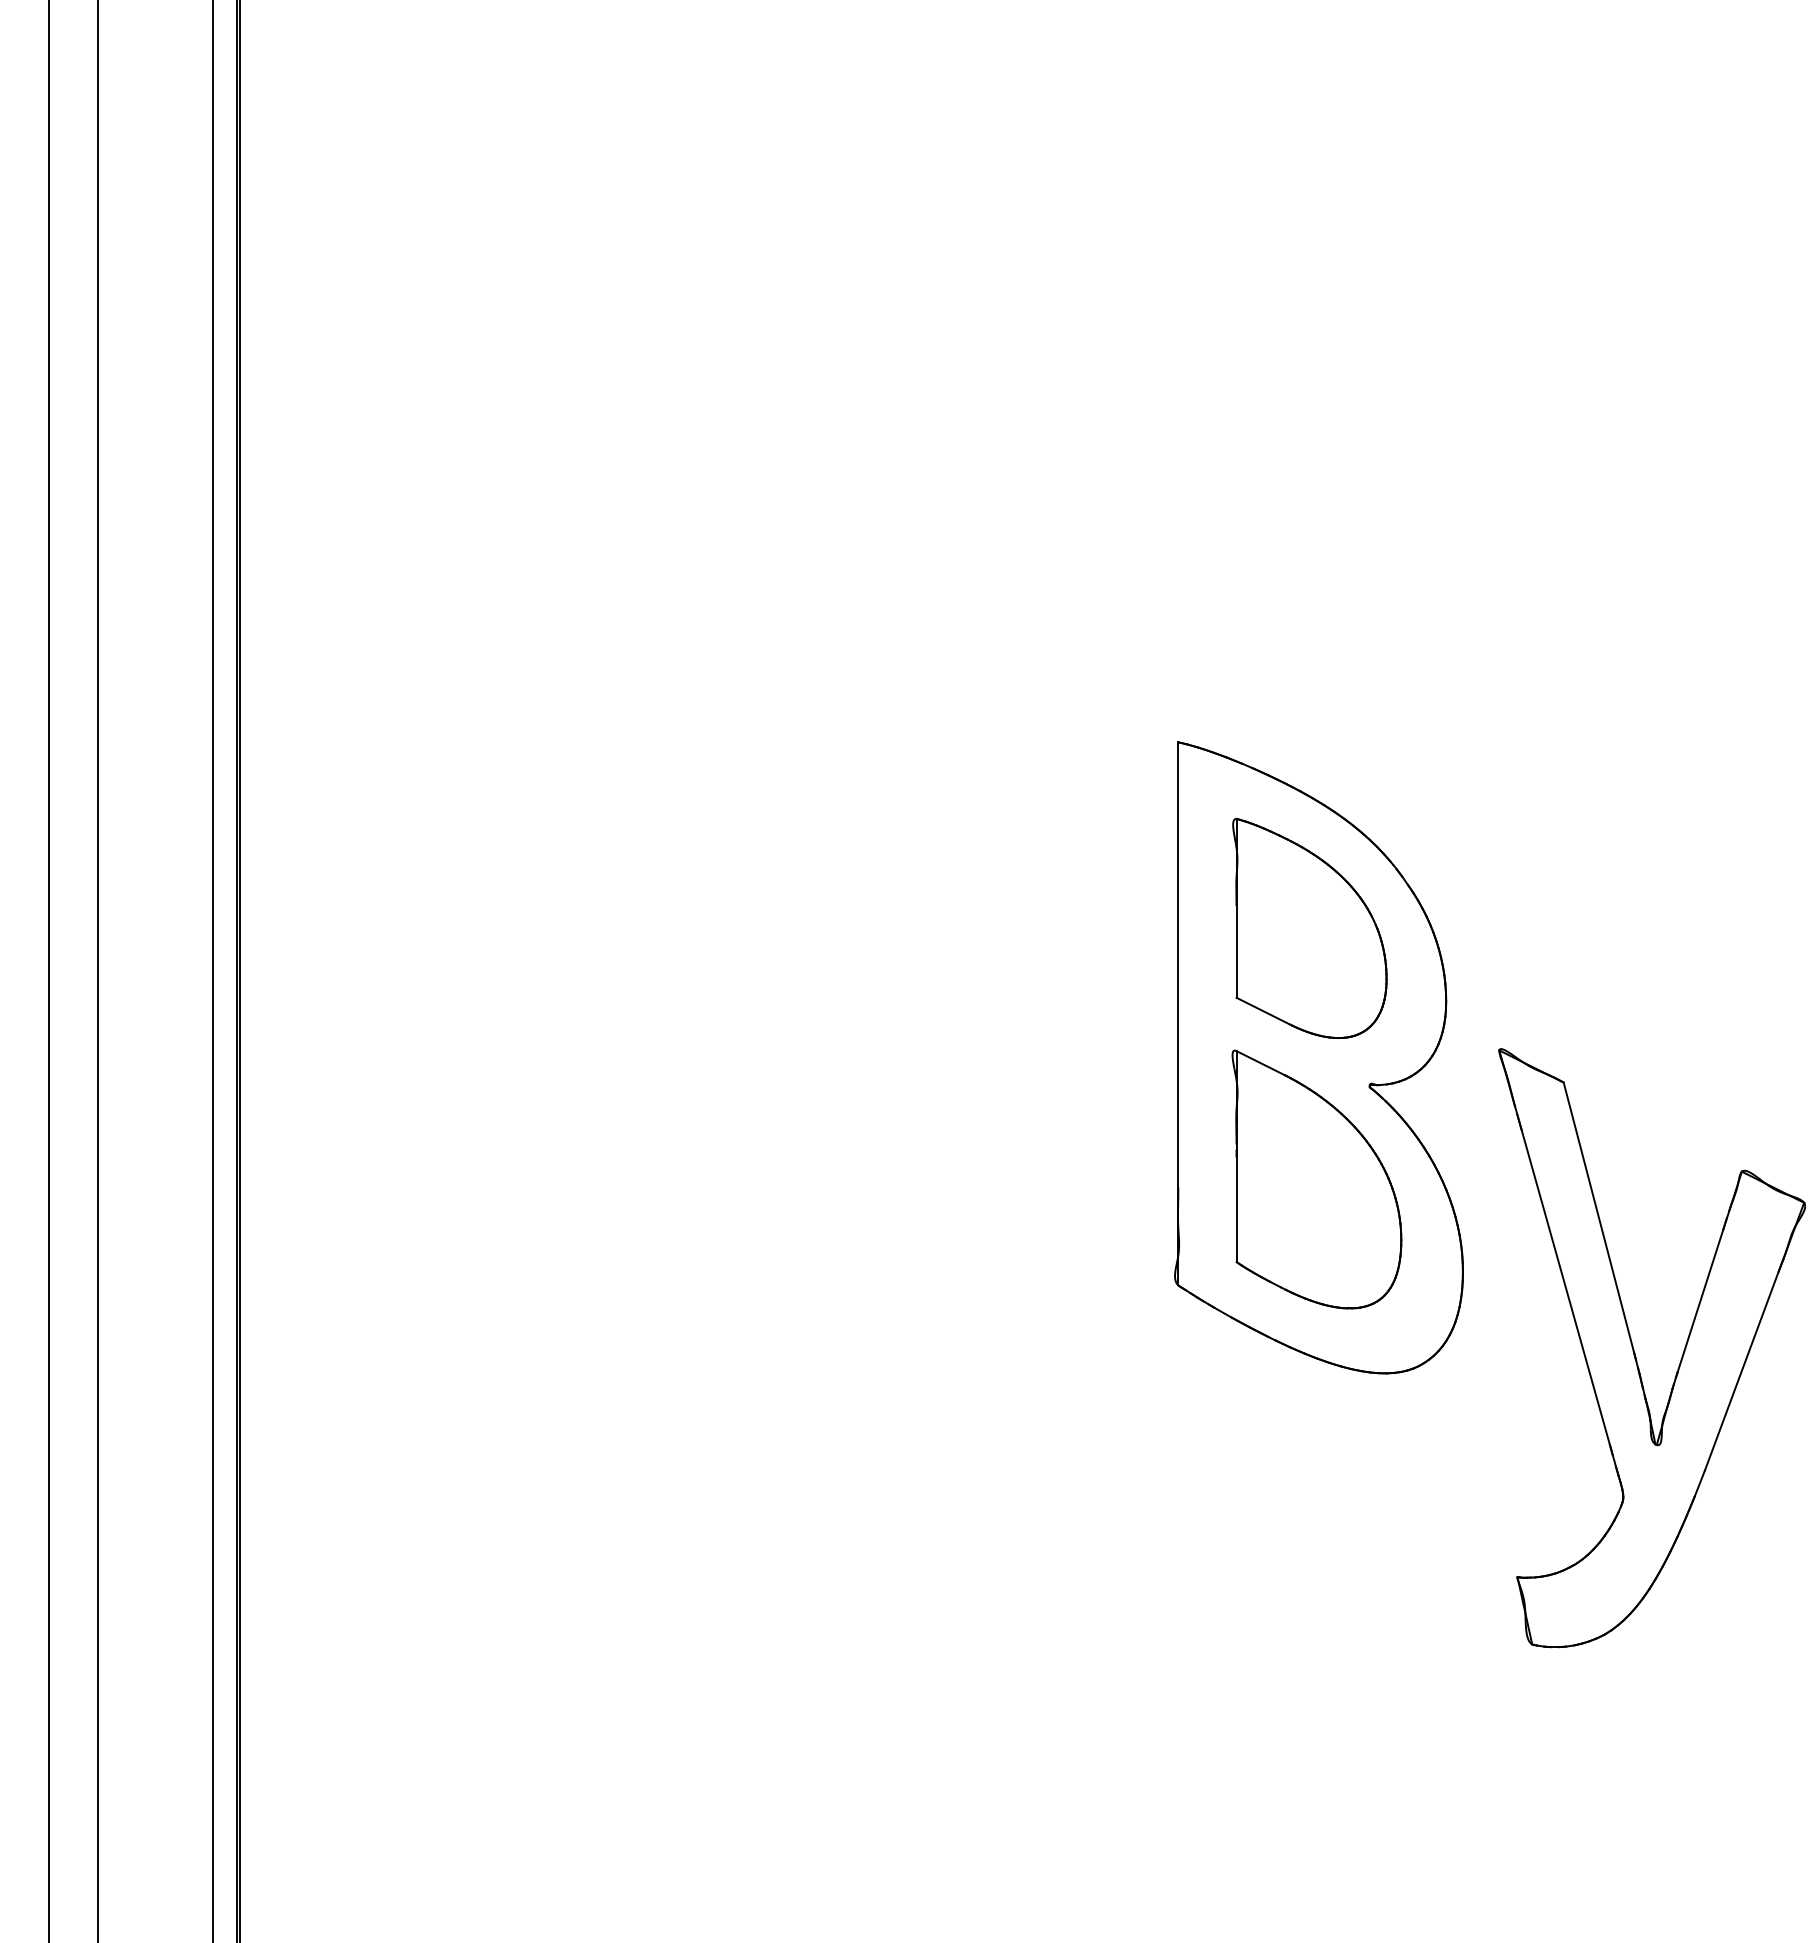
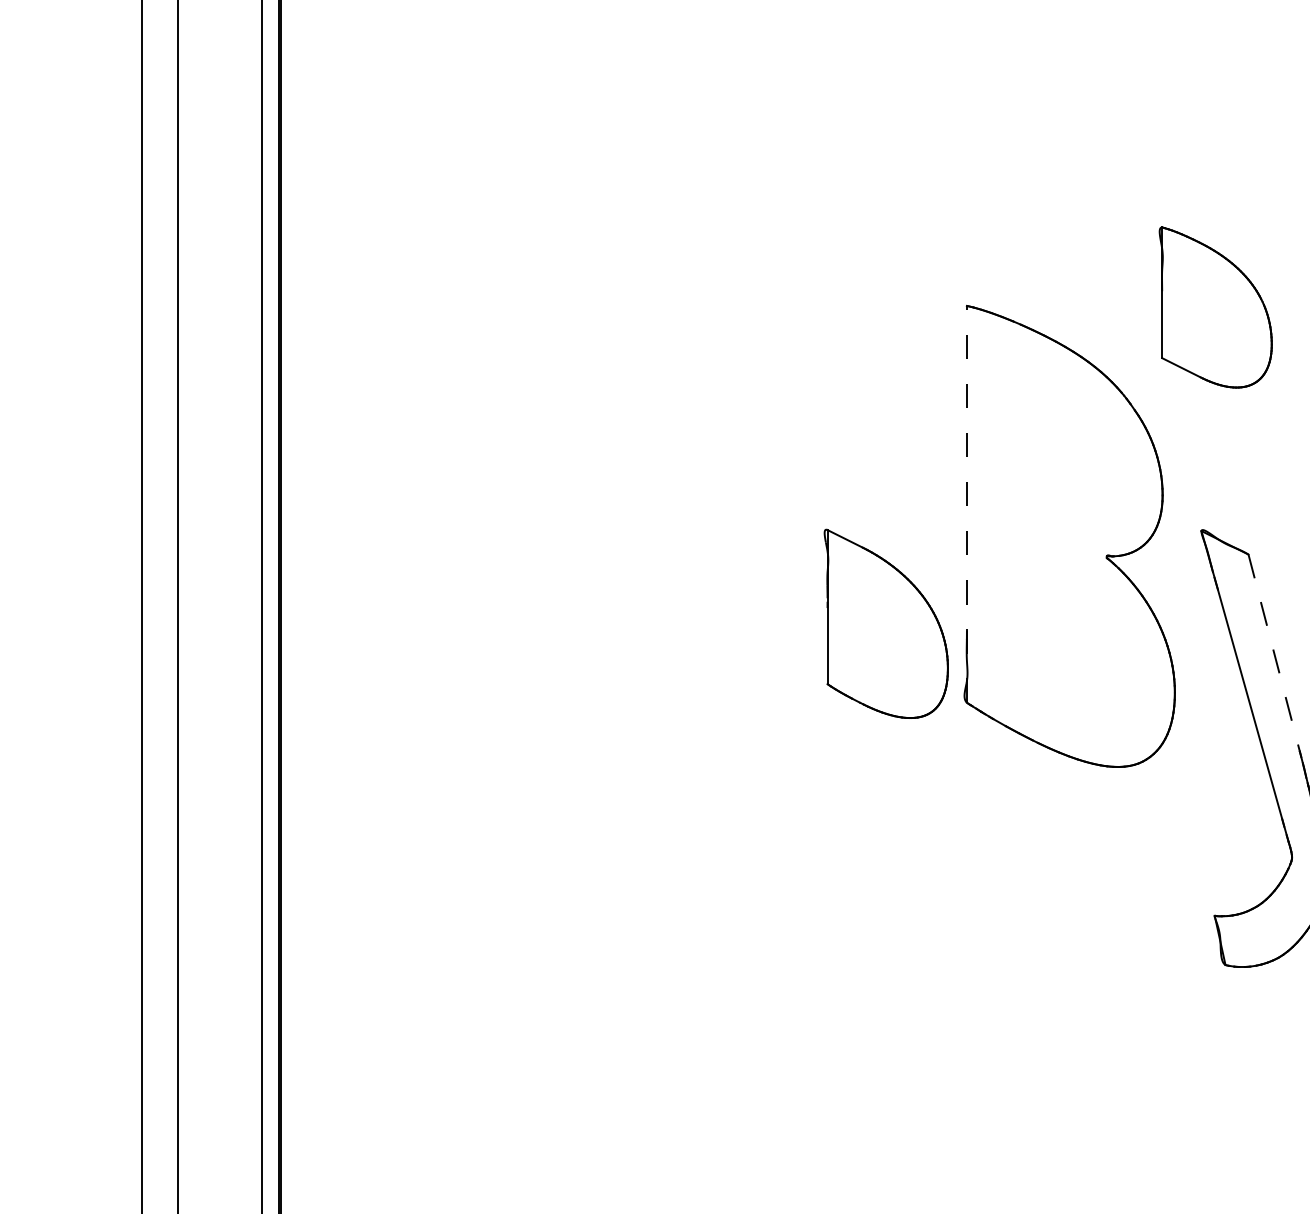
part: (1309, 928) -> (1215, 307), moved
line: (1178, 1013) -> (967, 504), solid -> dashed
part: (1316, 1179) -> (885, 623), moved
line: (1599, 1218) -> (1274, 653), solid -> dashed

